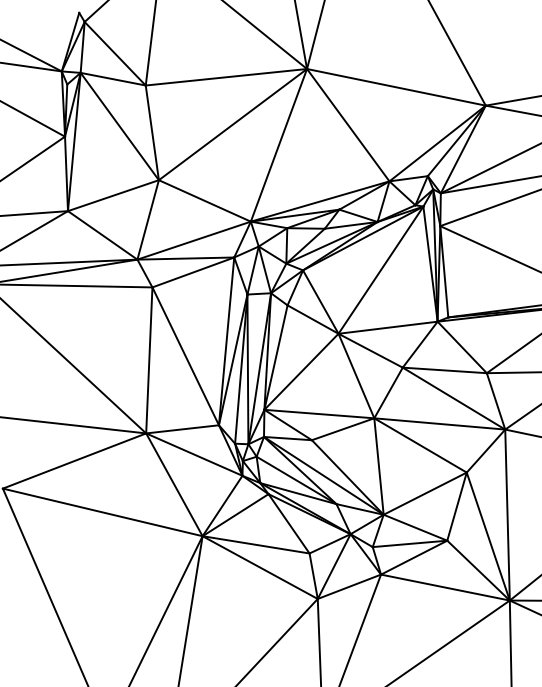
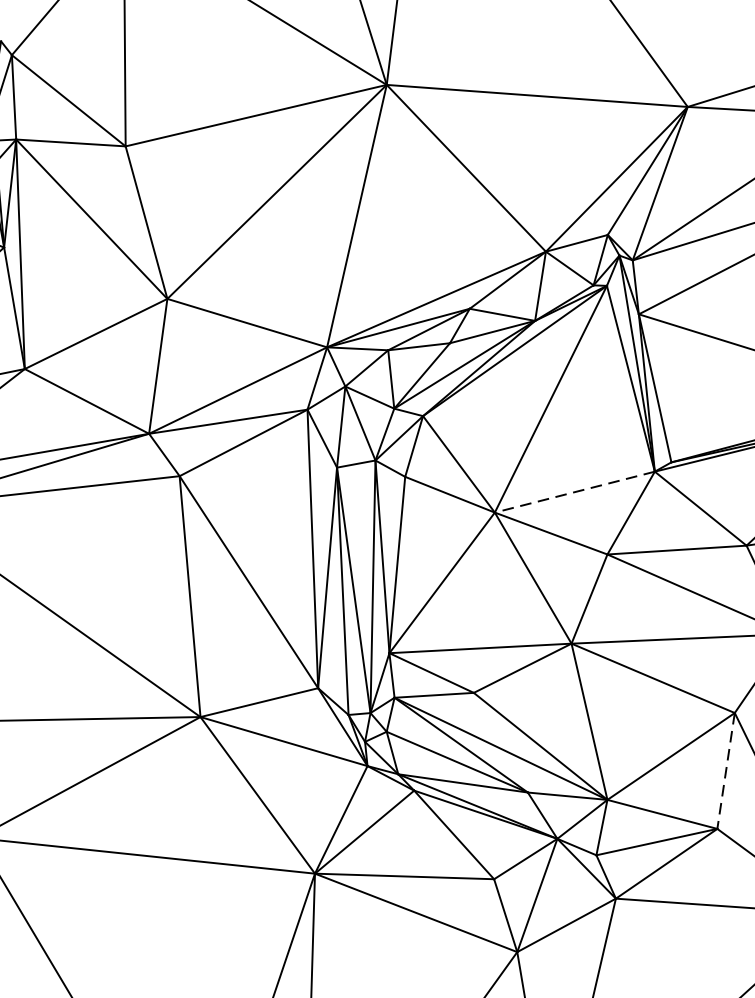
line: (388, 327) -> (575, 491), solid -> dashed
line: (456, 507) -> (725, 772), solid -> dashed

